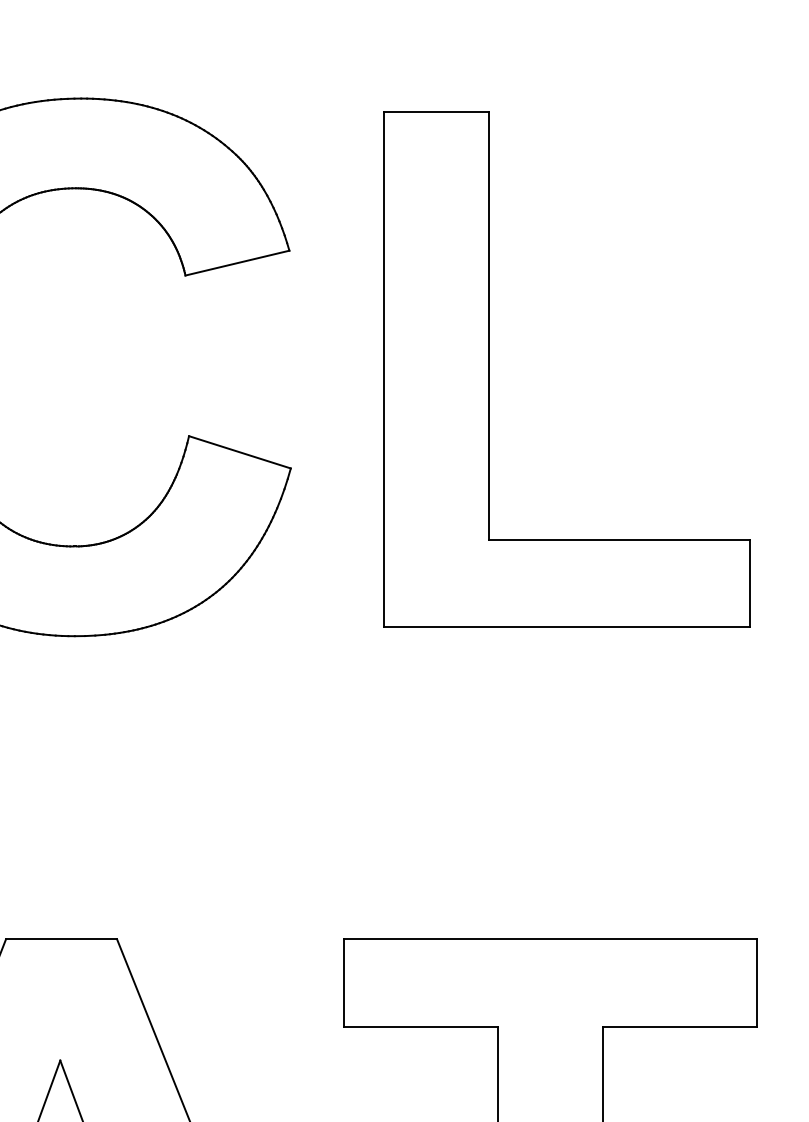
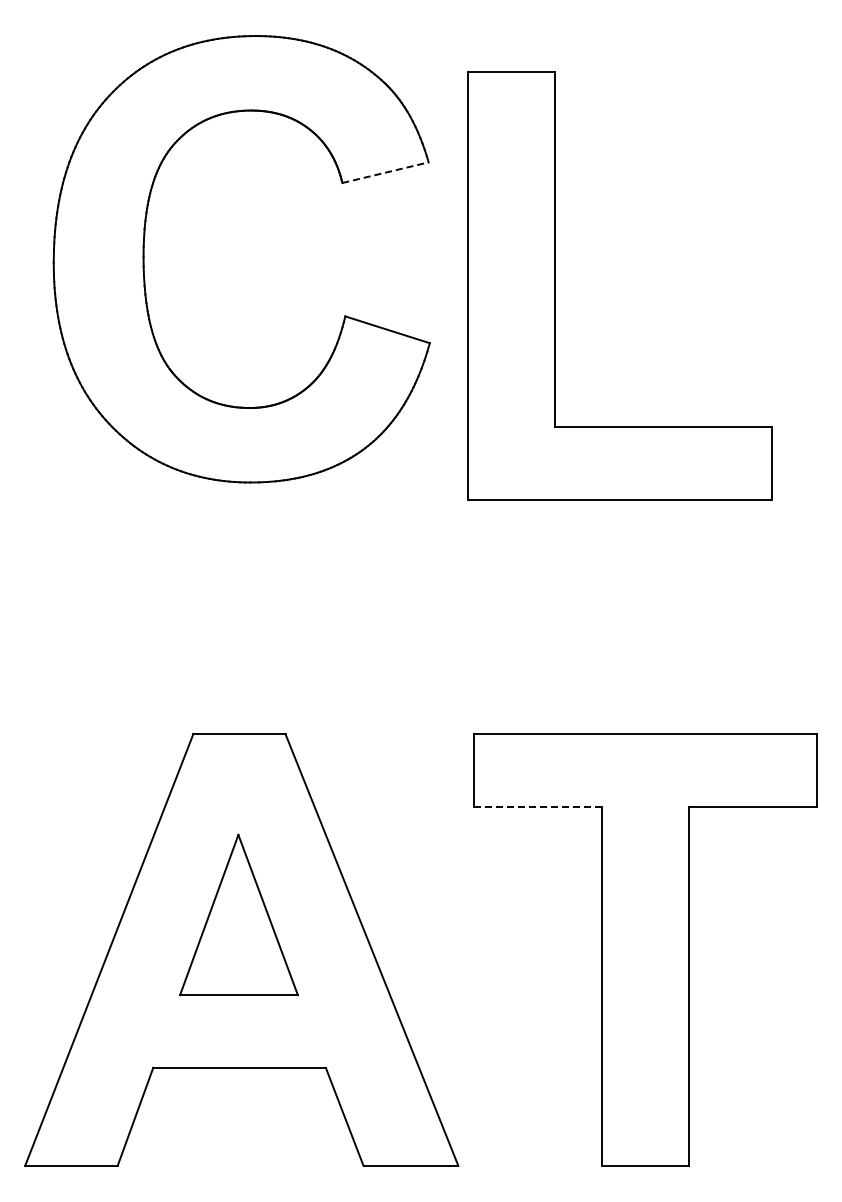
line: (237, 262) -> (385, 172), solid -> dashed
part: (489, 368) -> (555, 285), moved
line: (421, 1027) -> (538, 807), solid -> dashed

